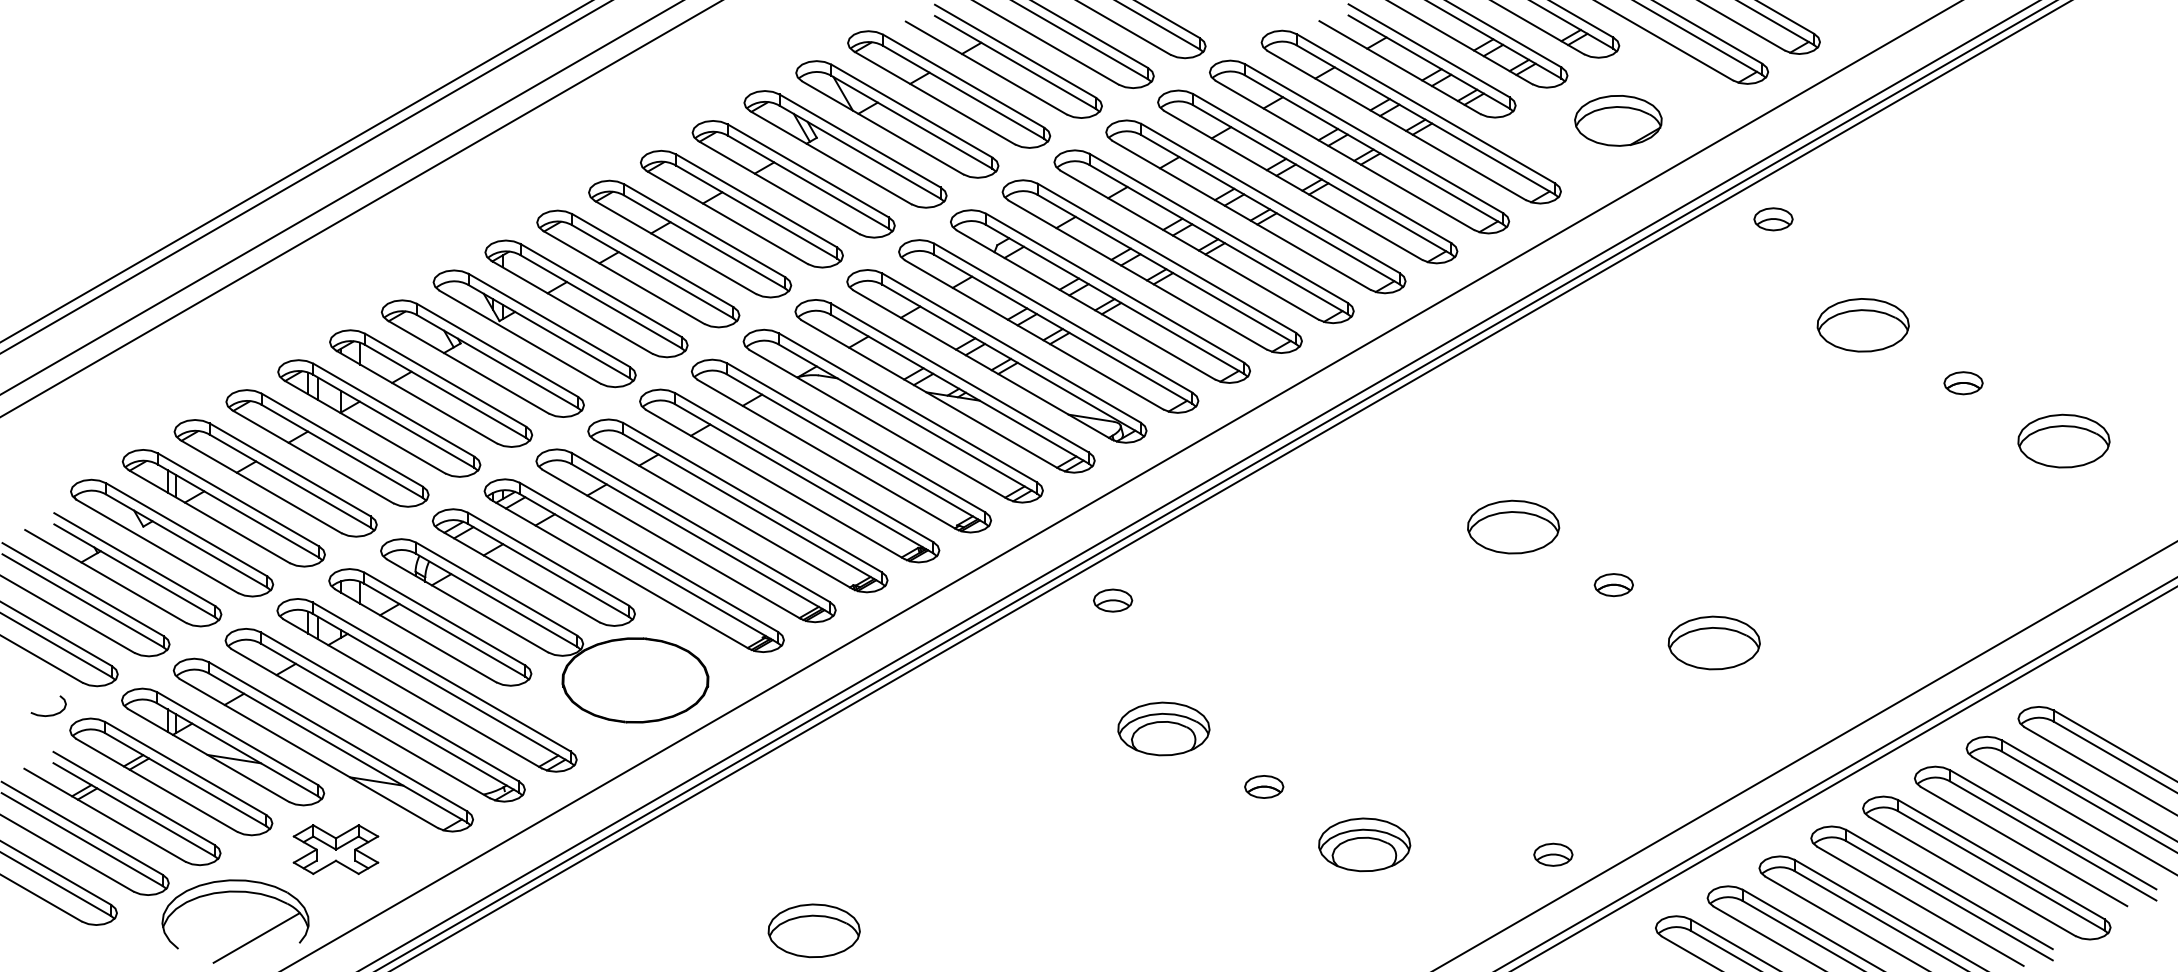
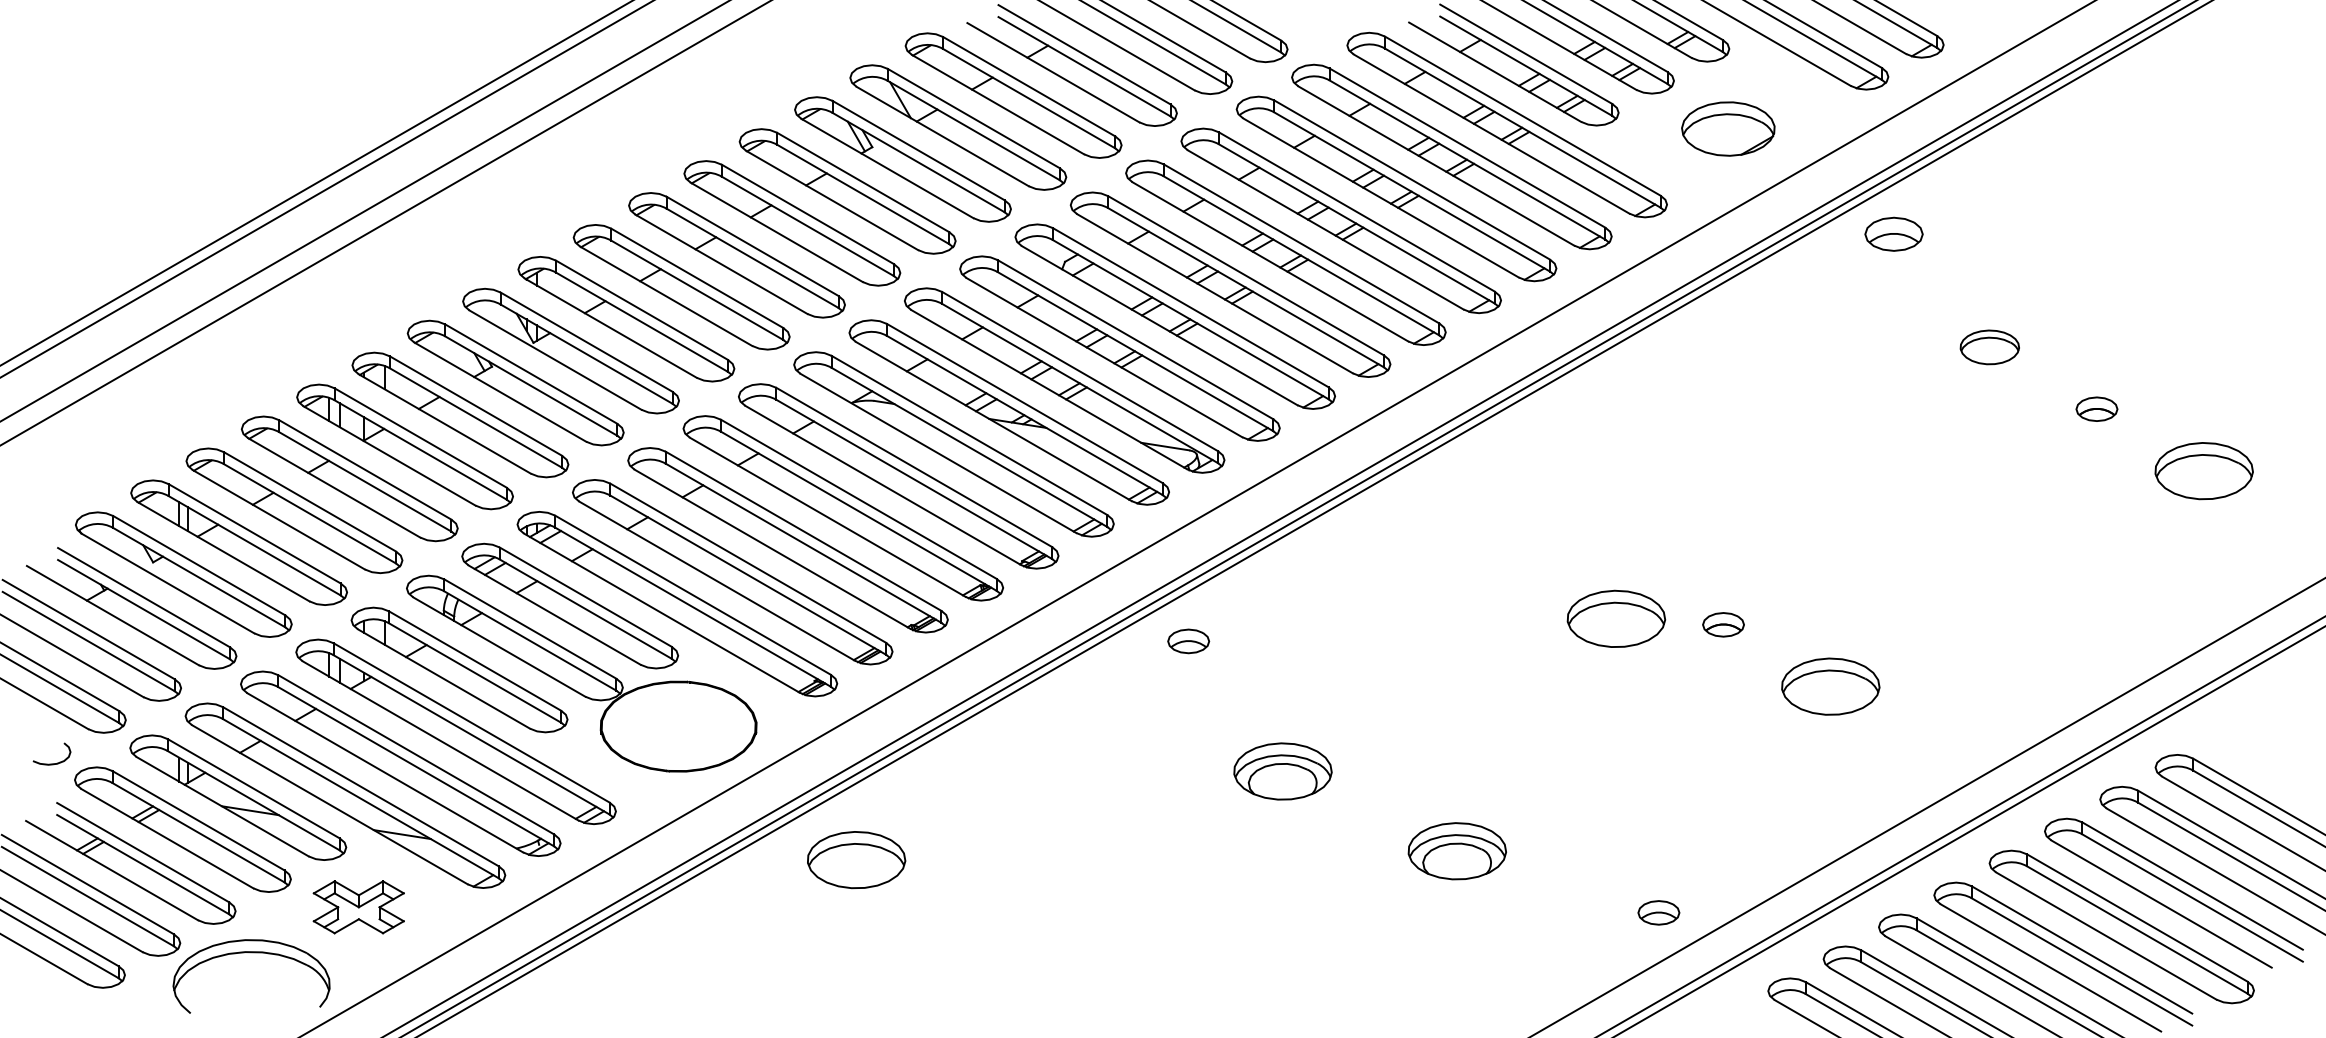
part: (1773, 218) -> (1893, 233), size x1.4
part: (1862, 325) -> (1989, 347), size x0.6
part: (1513, 526) -> (1616, 618), moved
part: (1163, 728) -> (1282, 771), moved
part: (1263, 787) -> (1349, 840), removed
part: (1363, 845) -> (1456, 851), moved
part: (814, 931) -> (856, 860), moved
line: (257, 937) -> (274, 1001), removed

